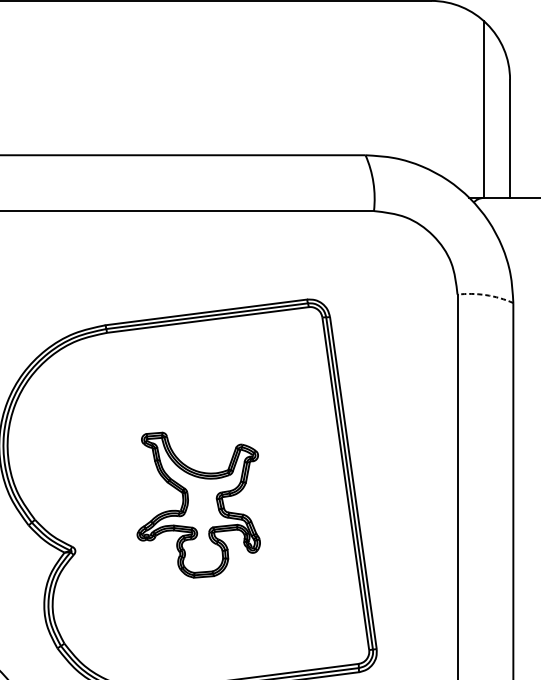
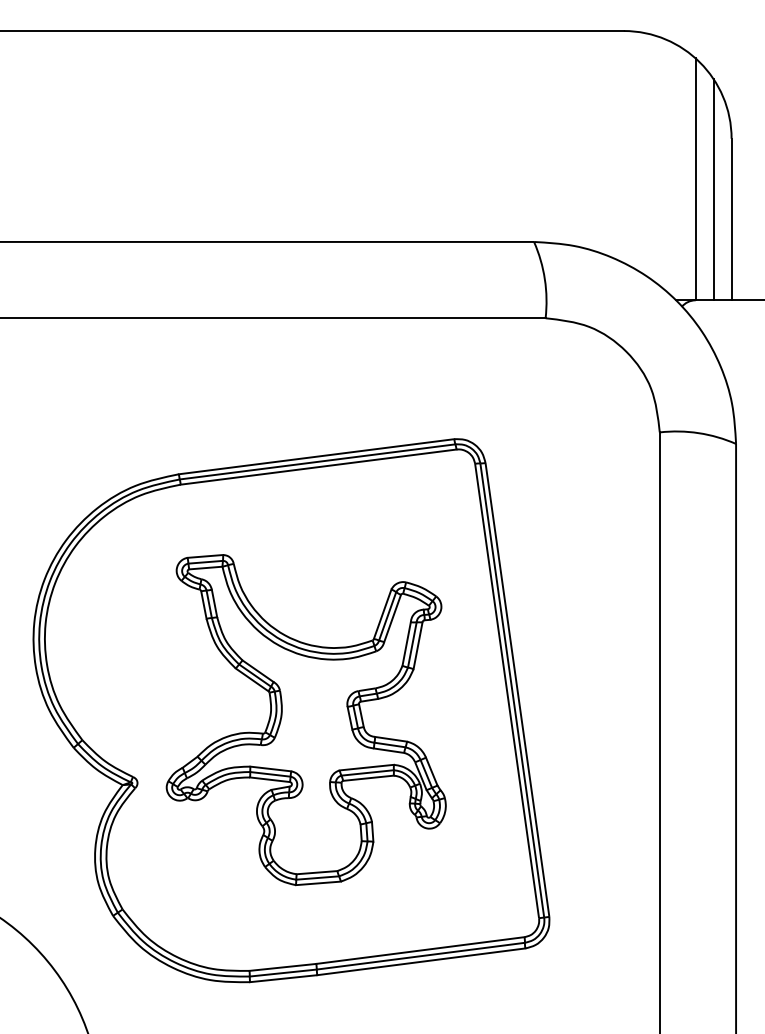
line: (496, 116) -> (713, 189), added
arc: (485, 295) -> (698, 433), dashed -> solid
part: (198, 505) -> (305, 720), size x1.67

